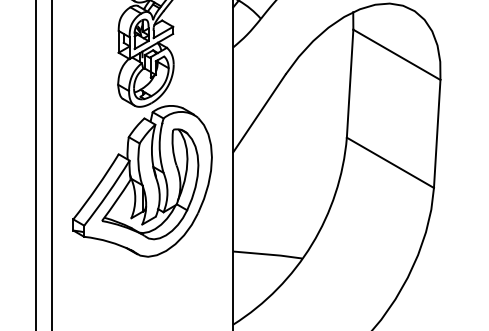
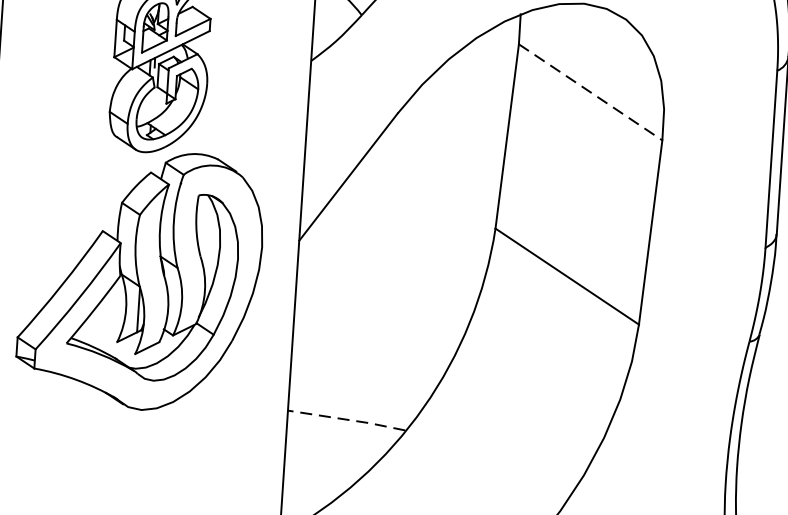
line: (397, 55) -> (591, 93), solid -> dashed
line: (267, 254) -> (346, 419), solid -> dashed

